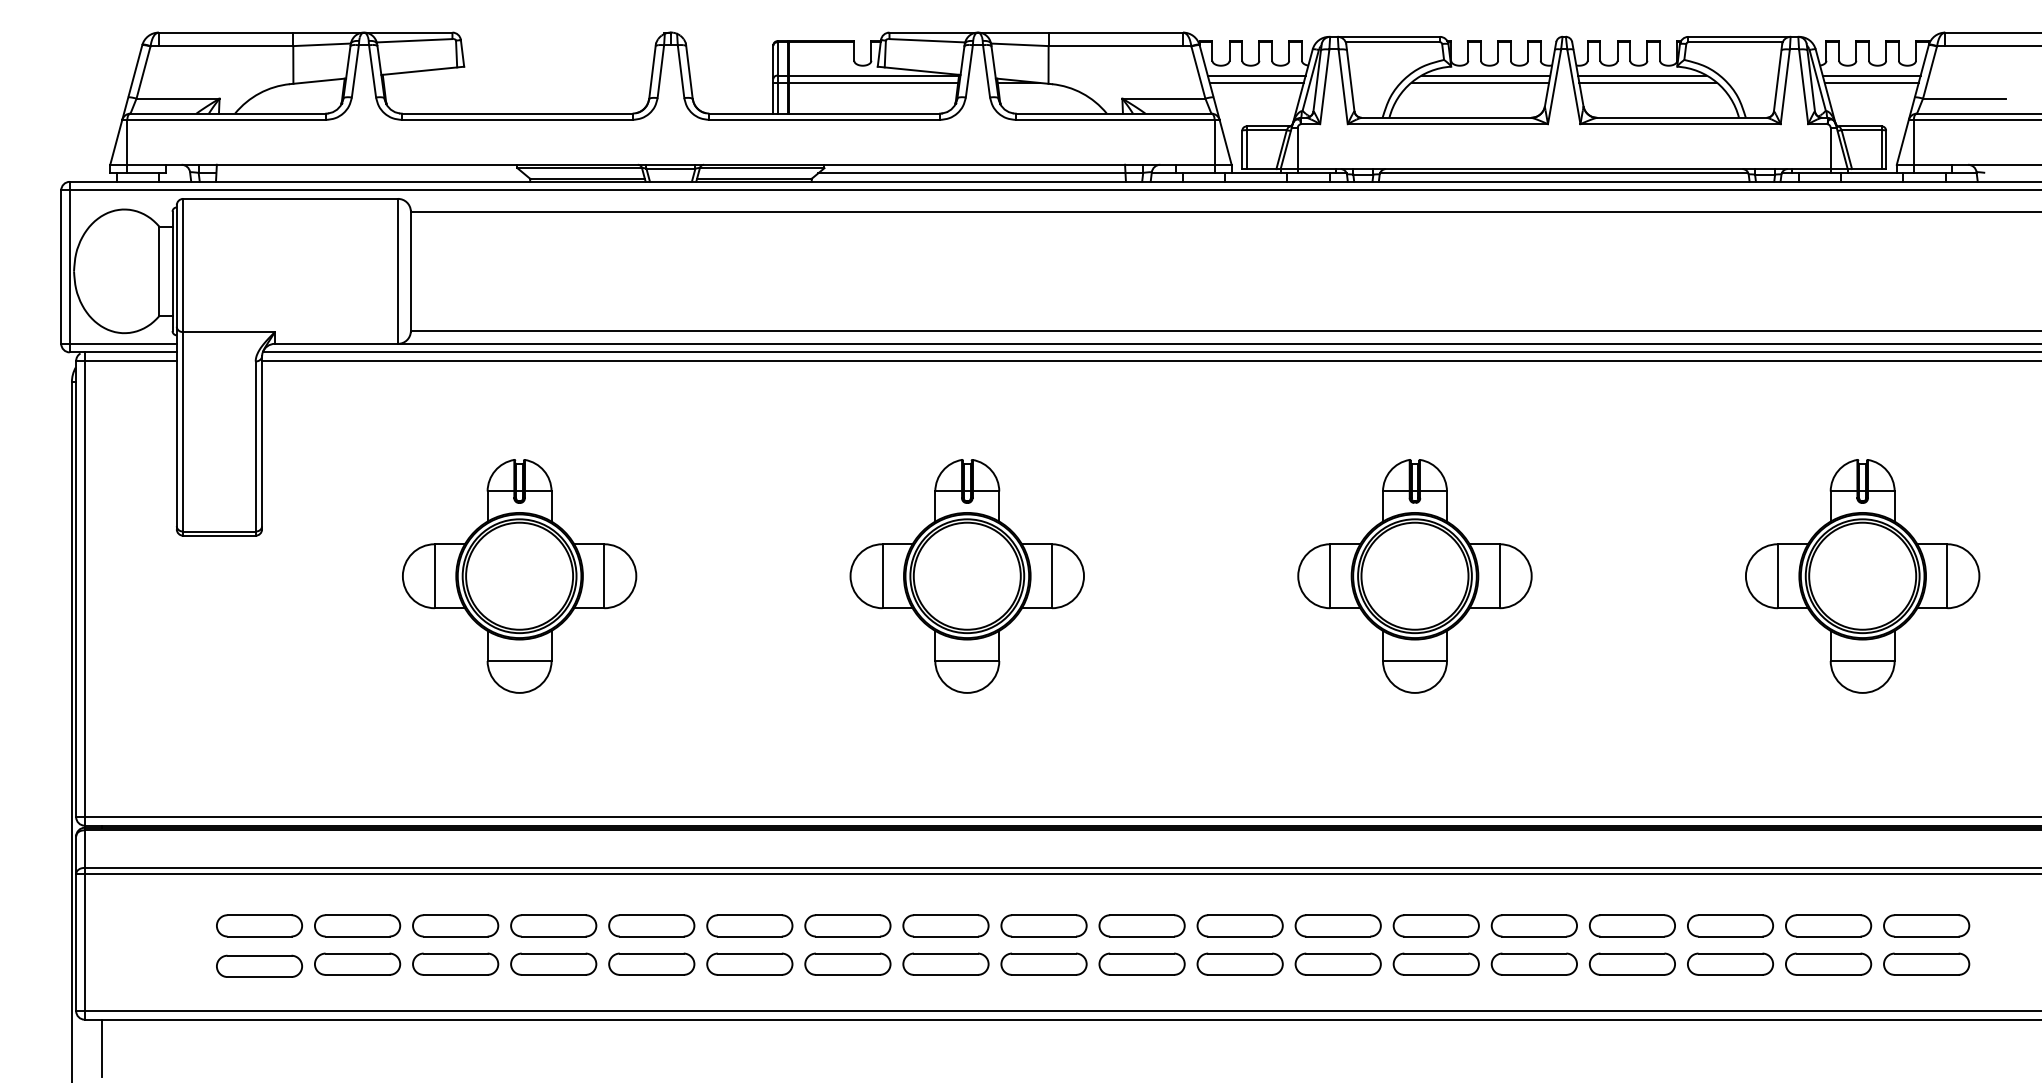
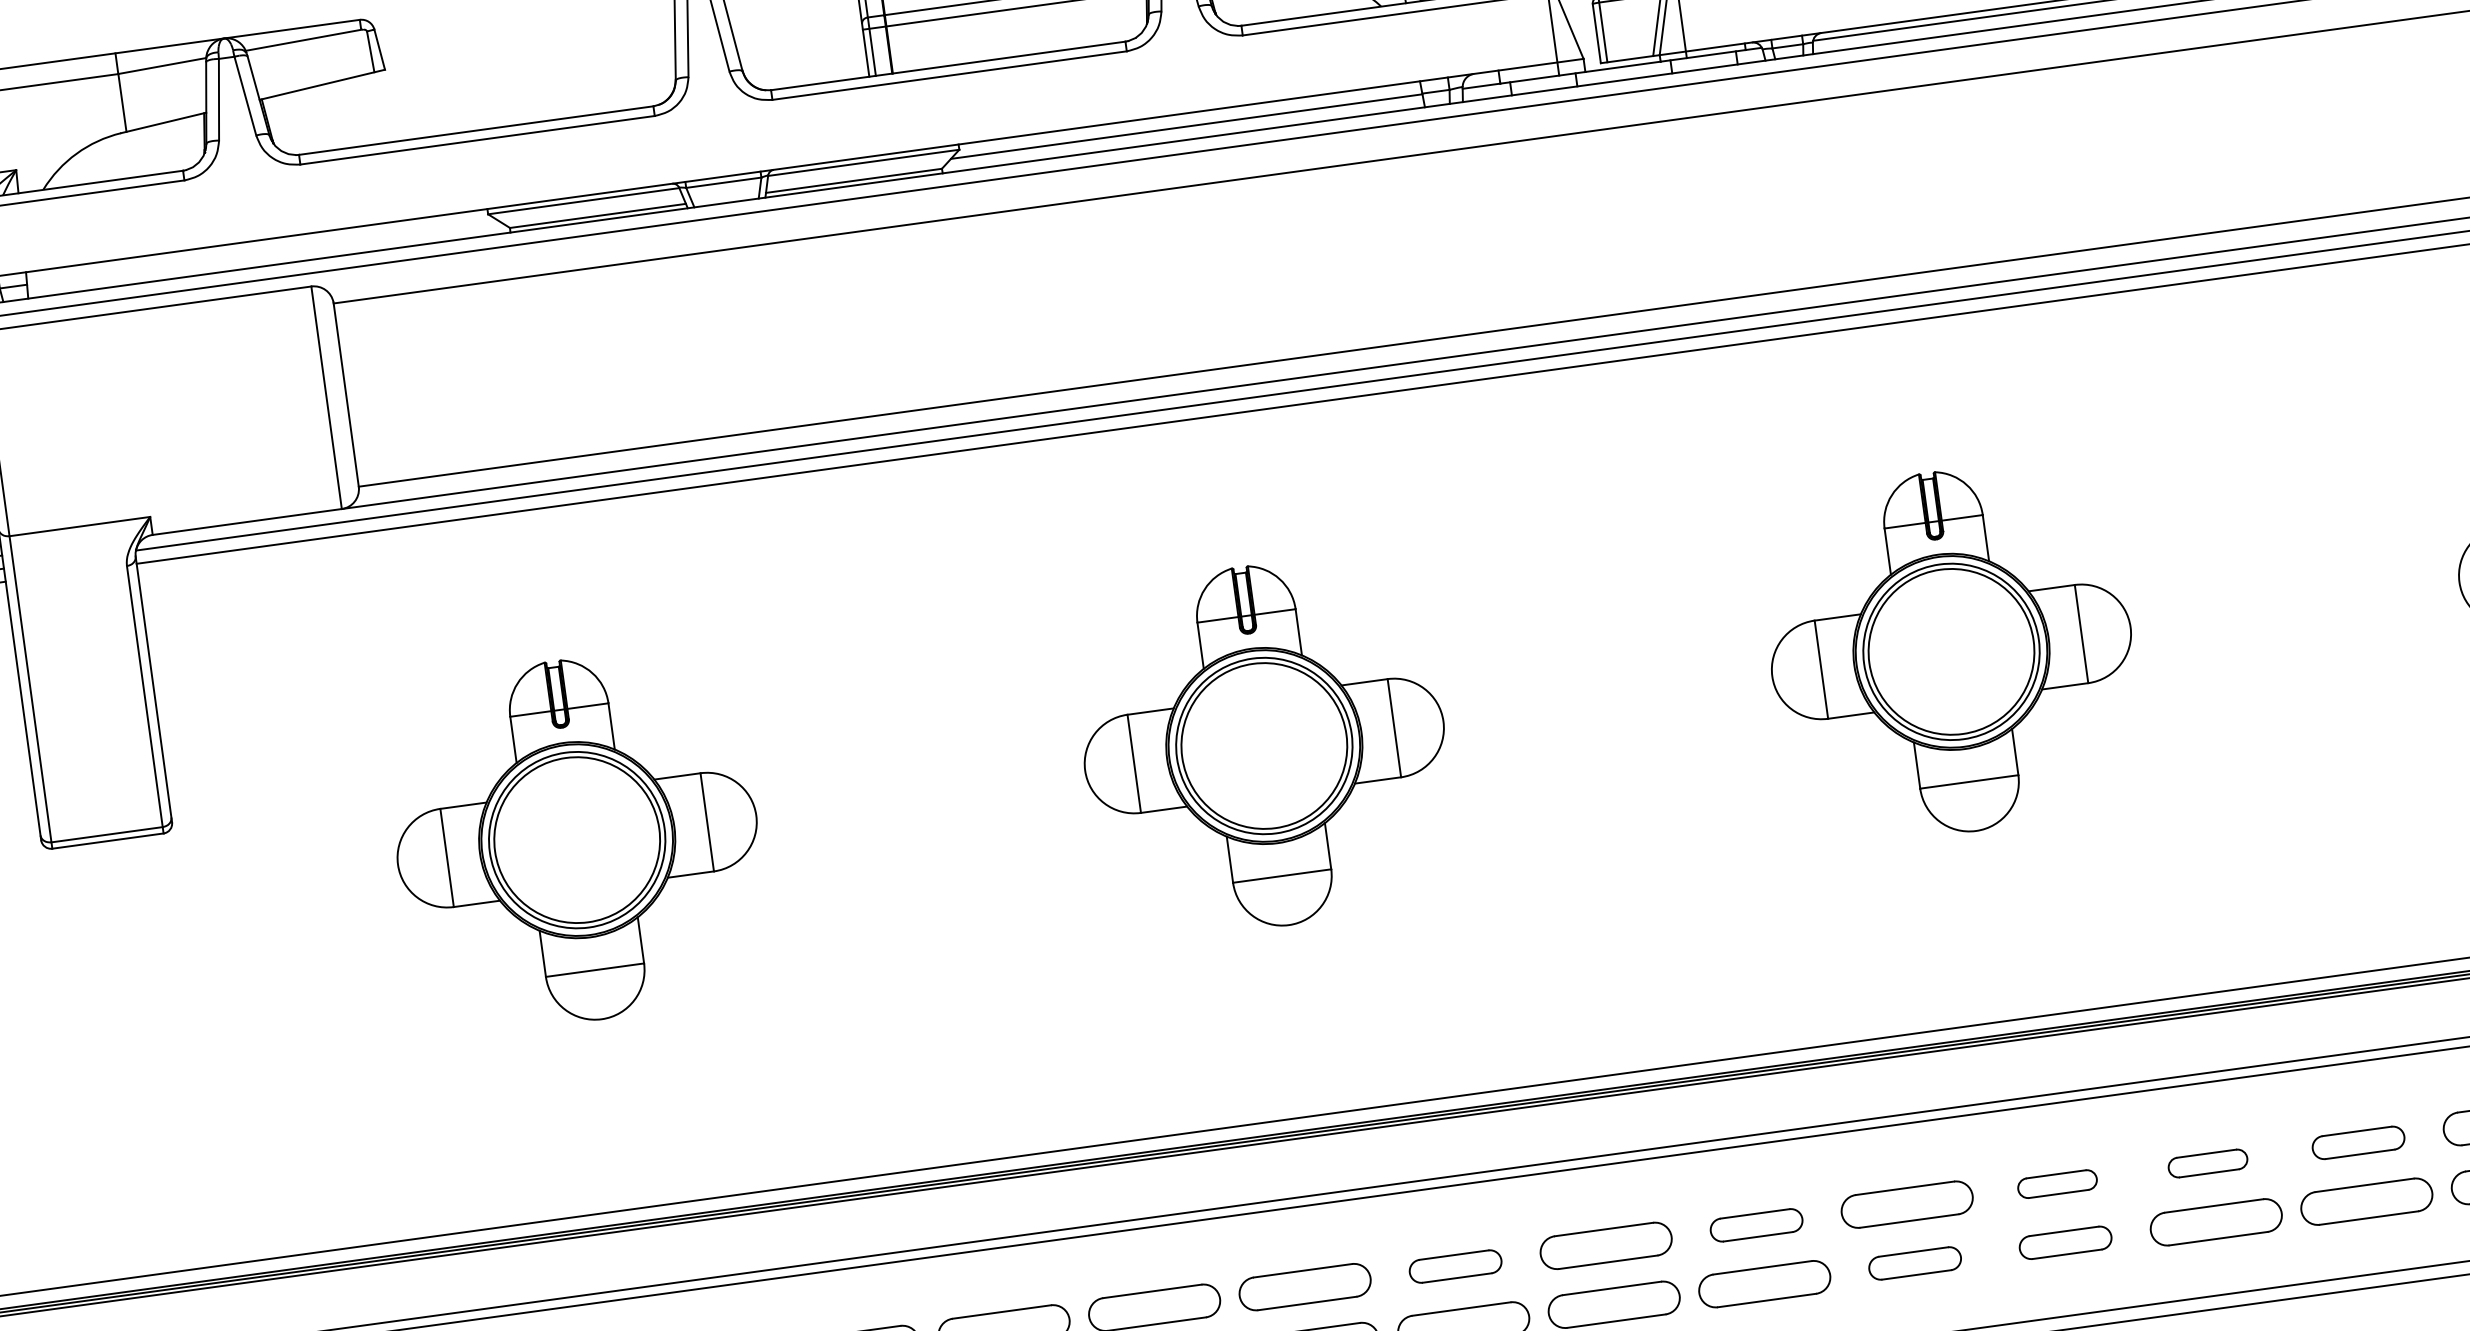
part: (1043, 925) -> (1454, 1266), size x0.7
part: (1239, 925) -> (1755, 1224), size x0.7
part: (1435, 925) -> (2056, 1183), size x0.6
part: (1533, 925) -> (2206, 1163), size x0.6
part: (1631, 925) -> (2357, 1142), size x0.7
part: (1337, 963) -> (1913, 1262), size x0.7
part: (1435, 963) -> (2064, 1241), size x0.7

